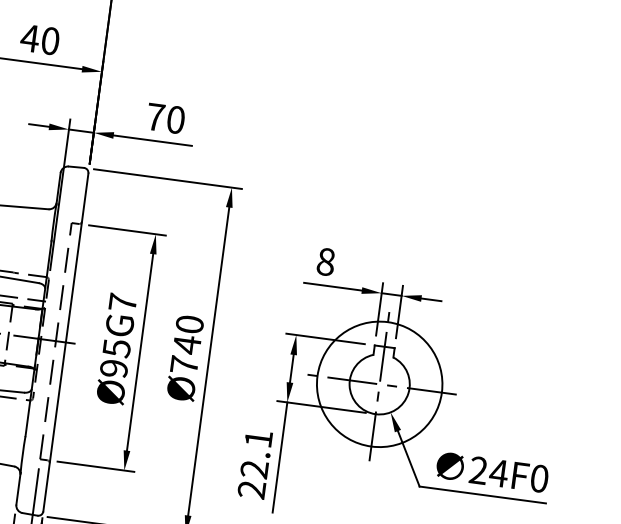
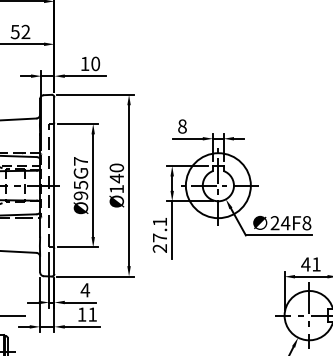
text: (40, 40) -> (20, 32), 40 -> 52
text: (154, 116) -> (84, 63), 70 -> 10
text: (183, 363) -> (116, 188), Ø740 -> Ø140
text: (253, 468) -> (159, 237), 22.1 -> 27.1
text: (538, 479) -> (306, 223), 24F0 -> 24F8

